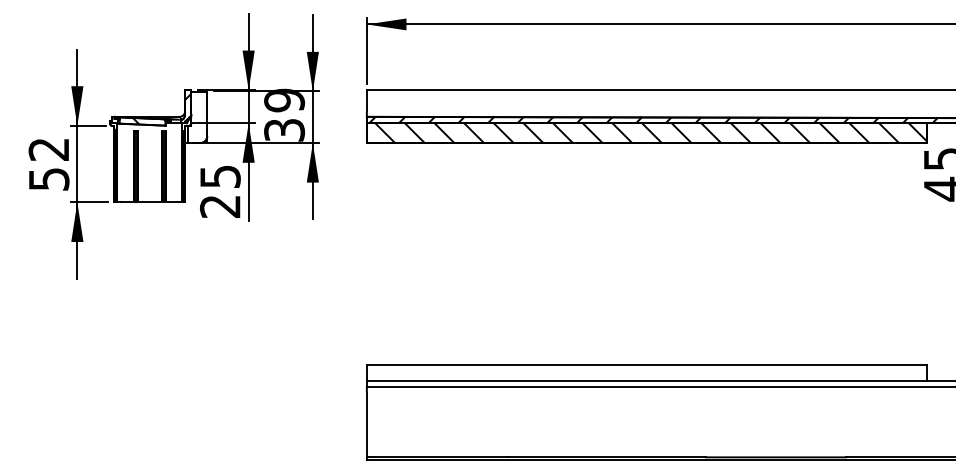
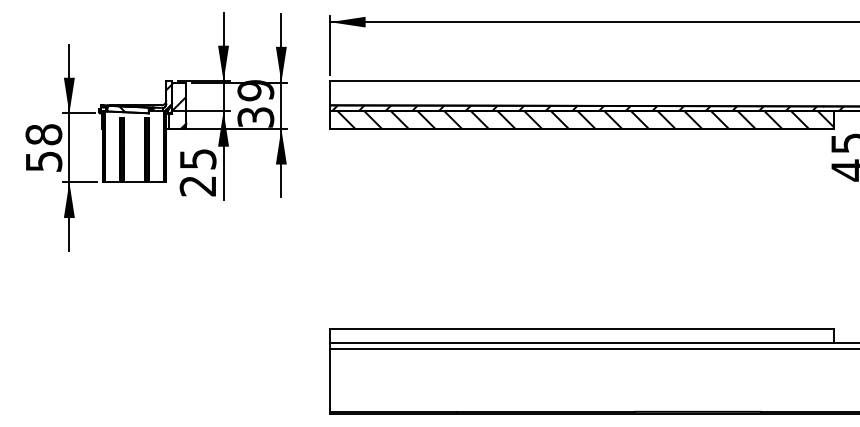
hatch: (197, 116) -> (177, 105), added
text: (48, 149) -> (43, 134), 52 -> 58

